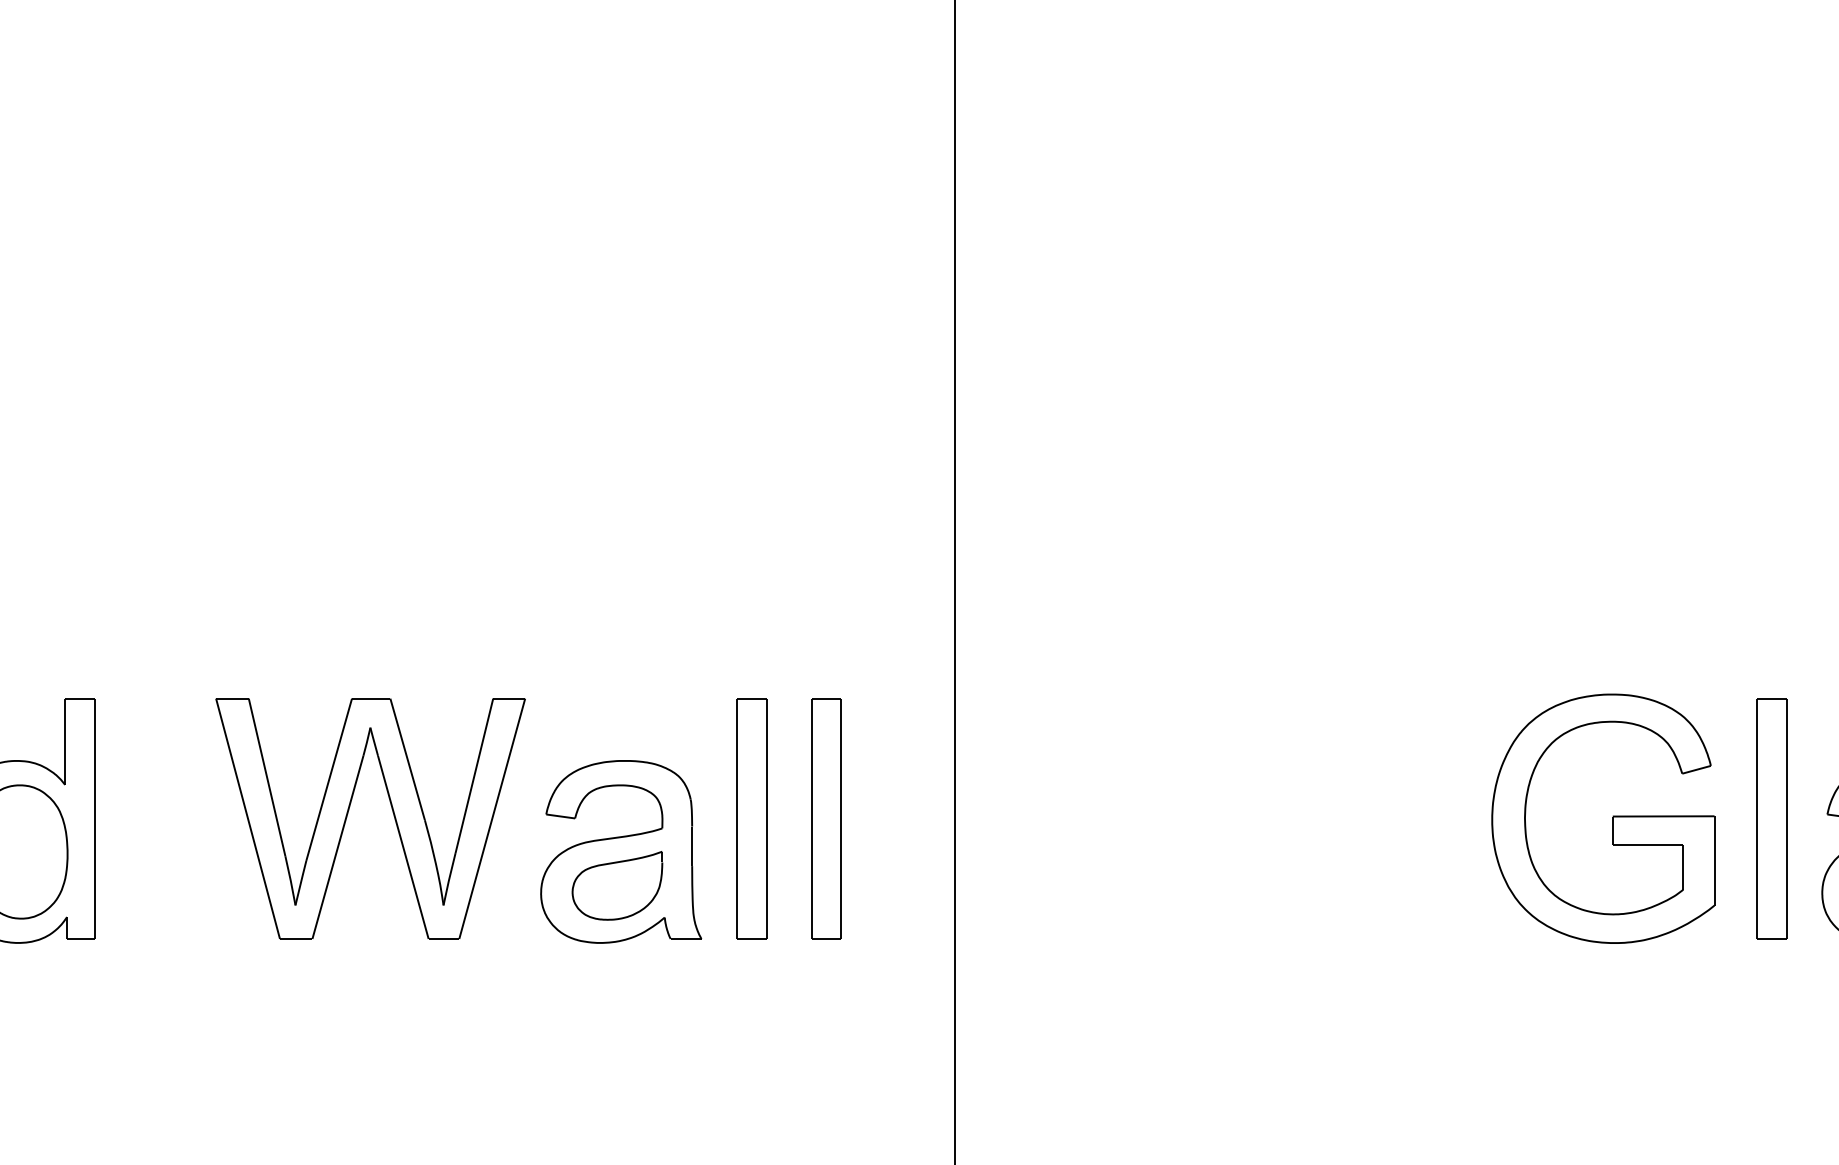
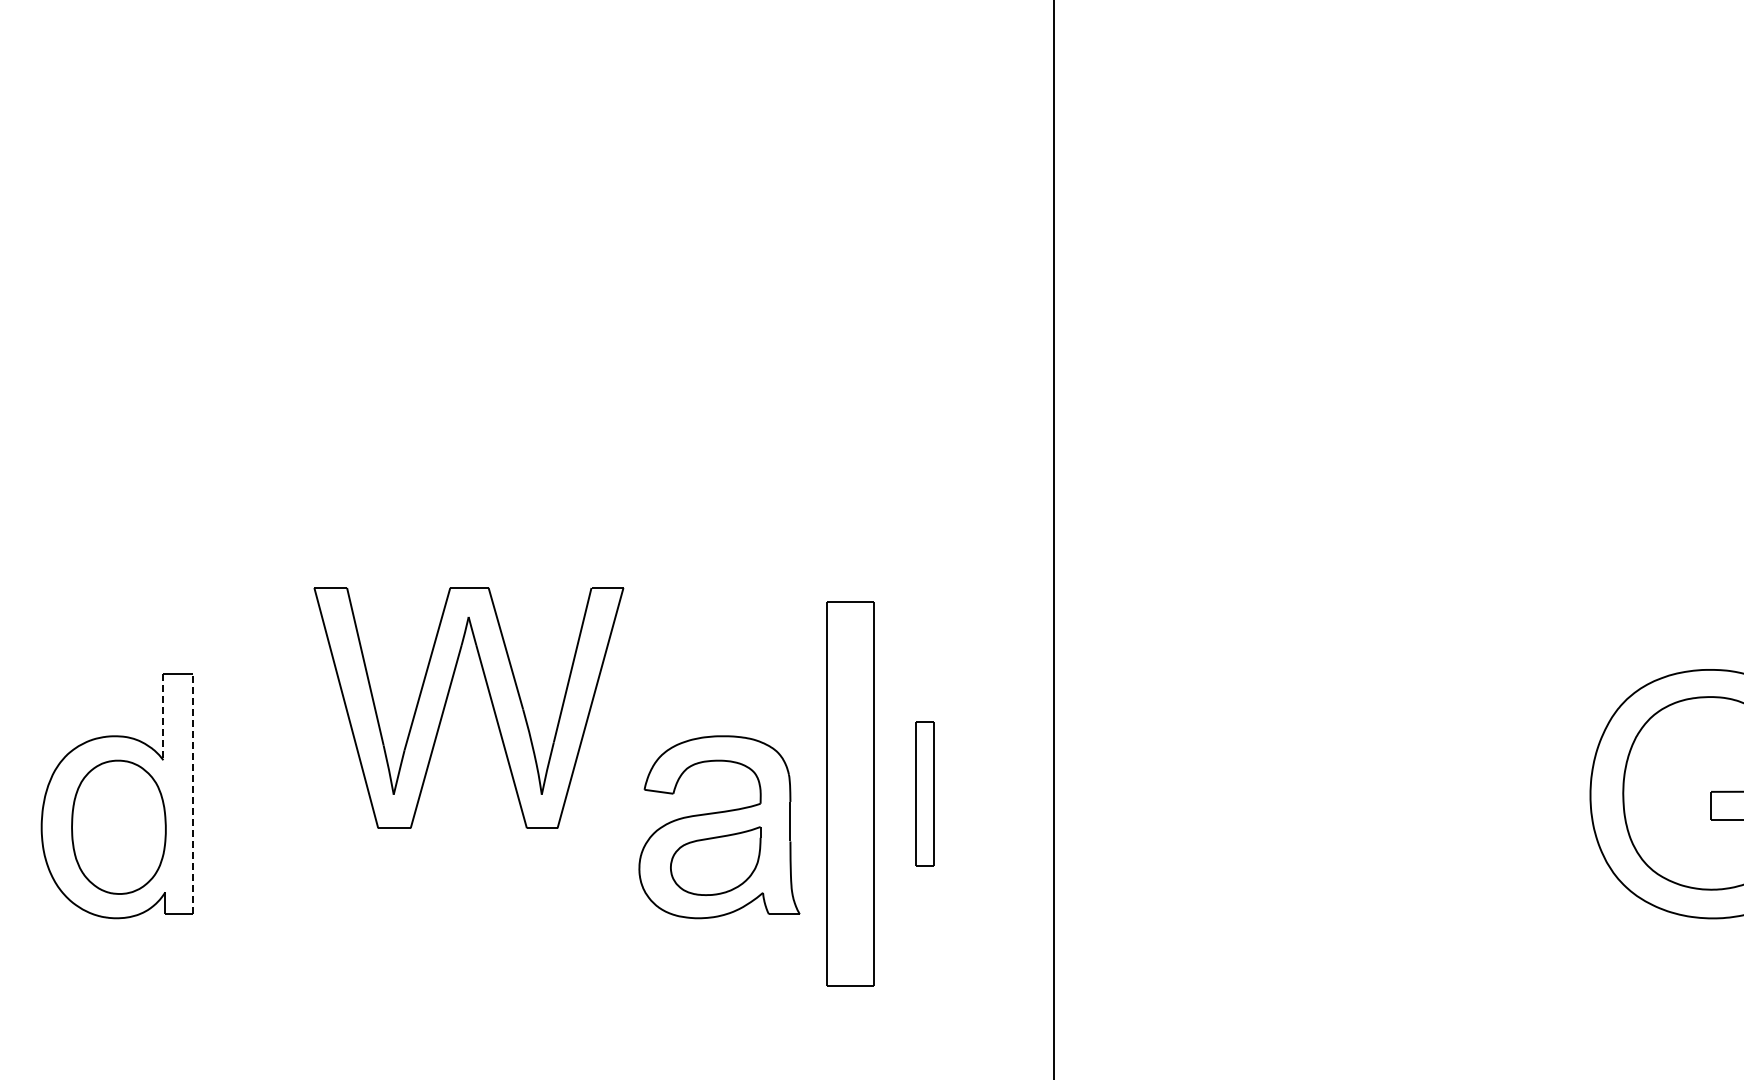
line: (65, 742) -> (163, 717), solid -> dashed
part: (349, 810) -> (447, 699), moved
line: (94, 818) -> (192, 793), solid -> dashed
part: (751, 818) -> (849, 793), size x1.6
part: (826, 818) -> (924, 793), size x0.6

